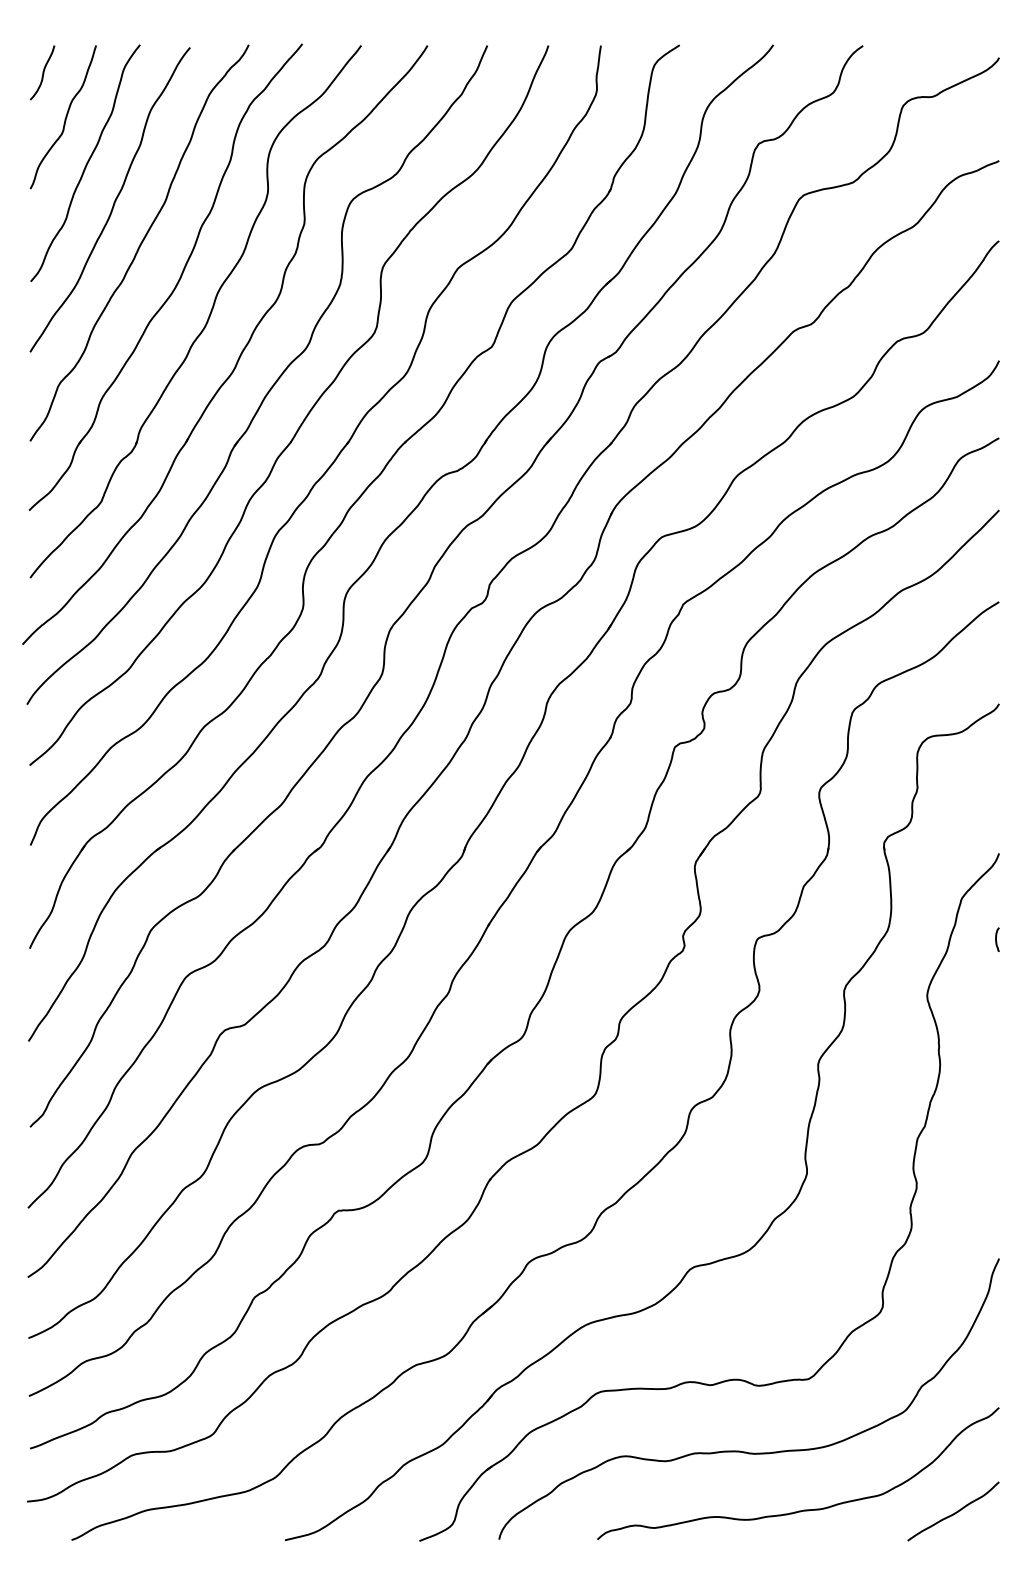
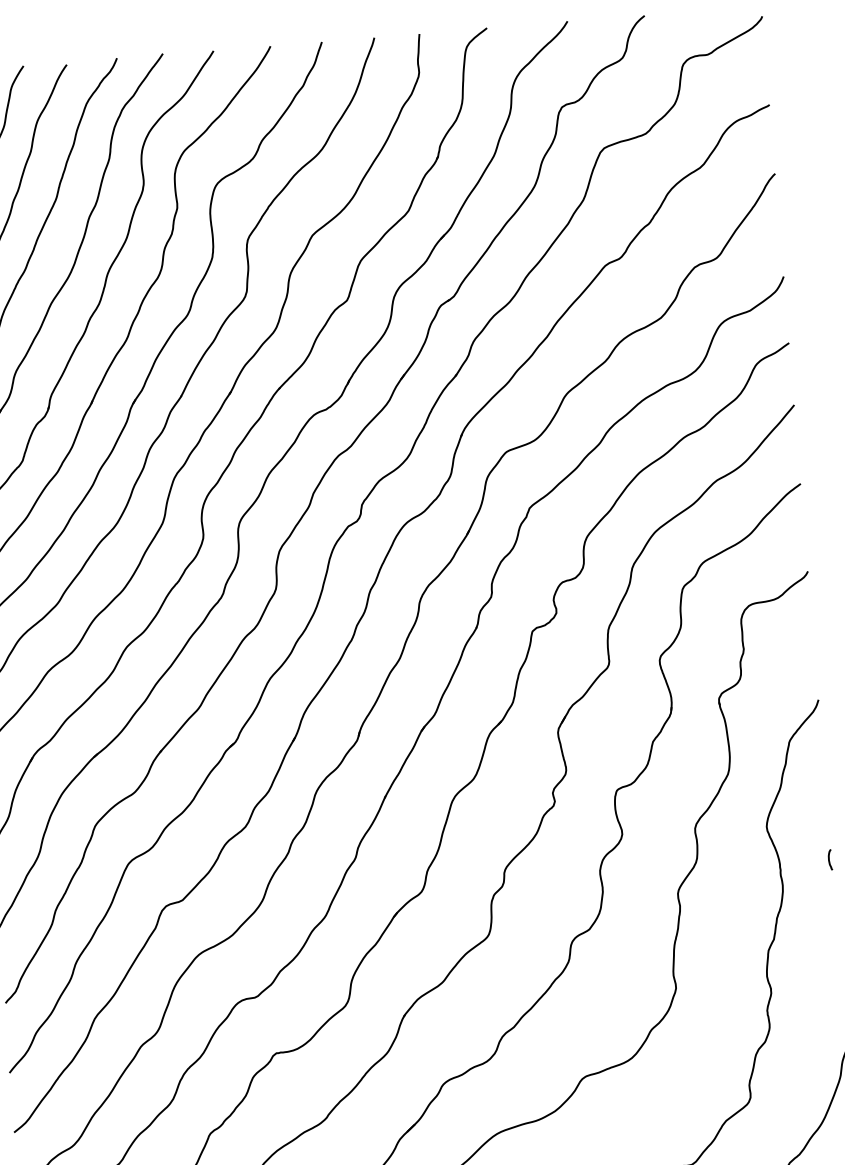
curve: (996, 939) -> (829, 859), moved

